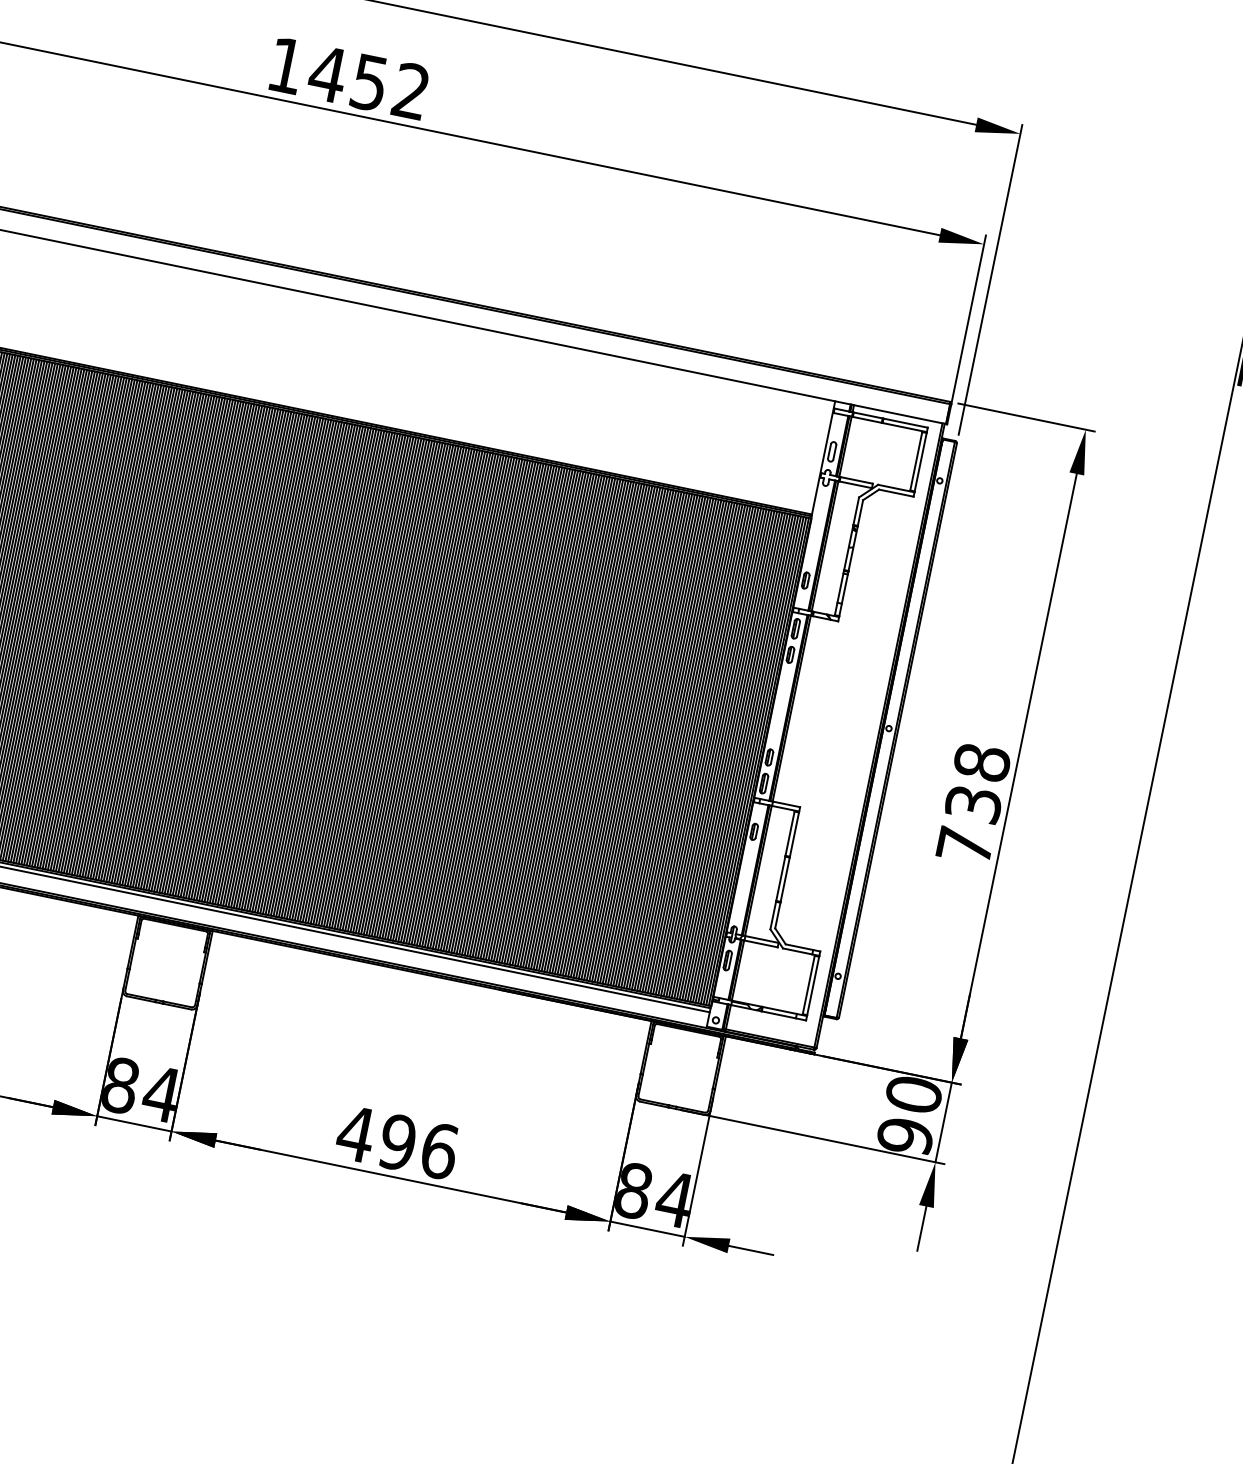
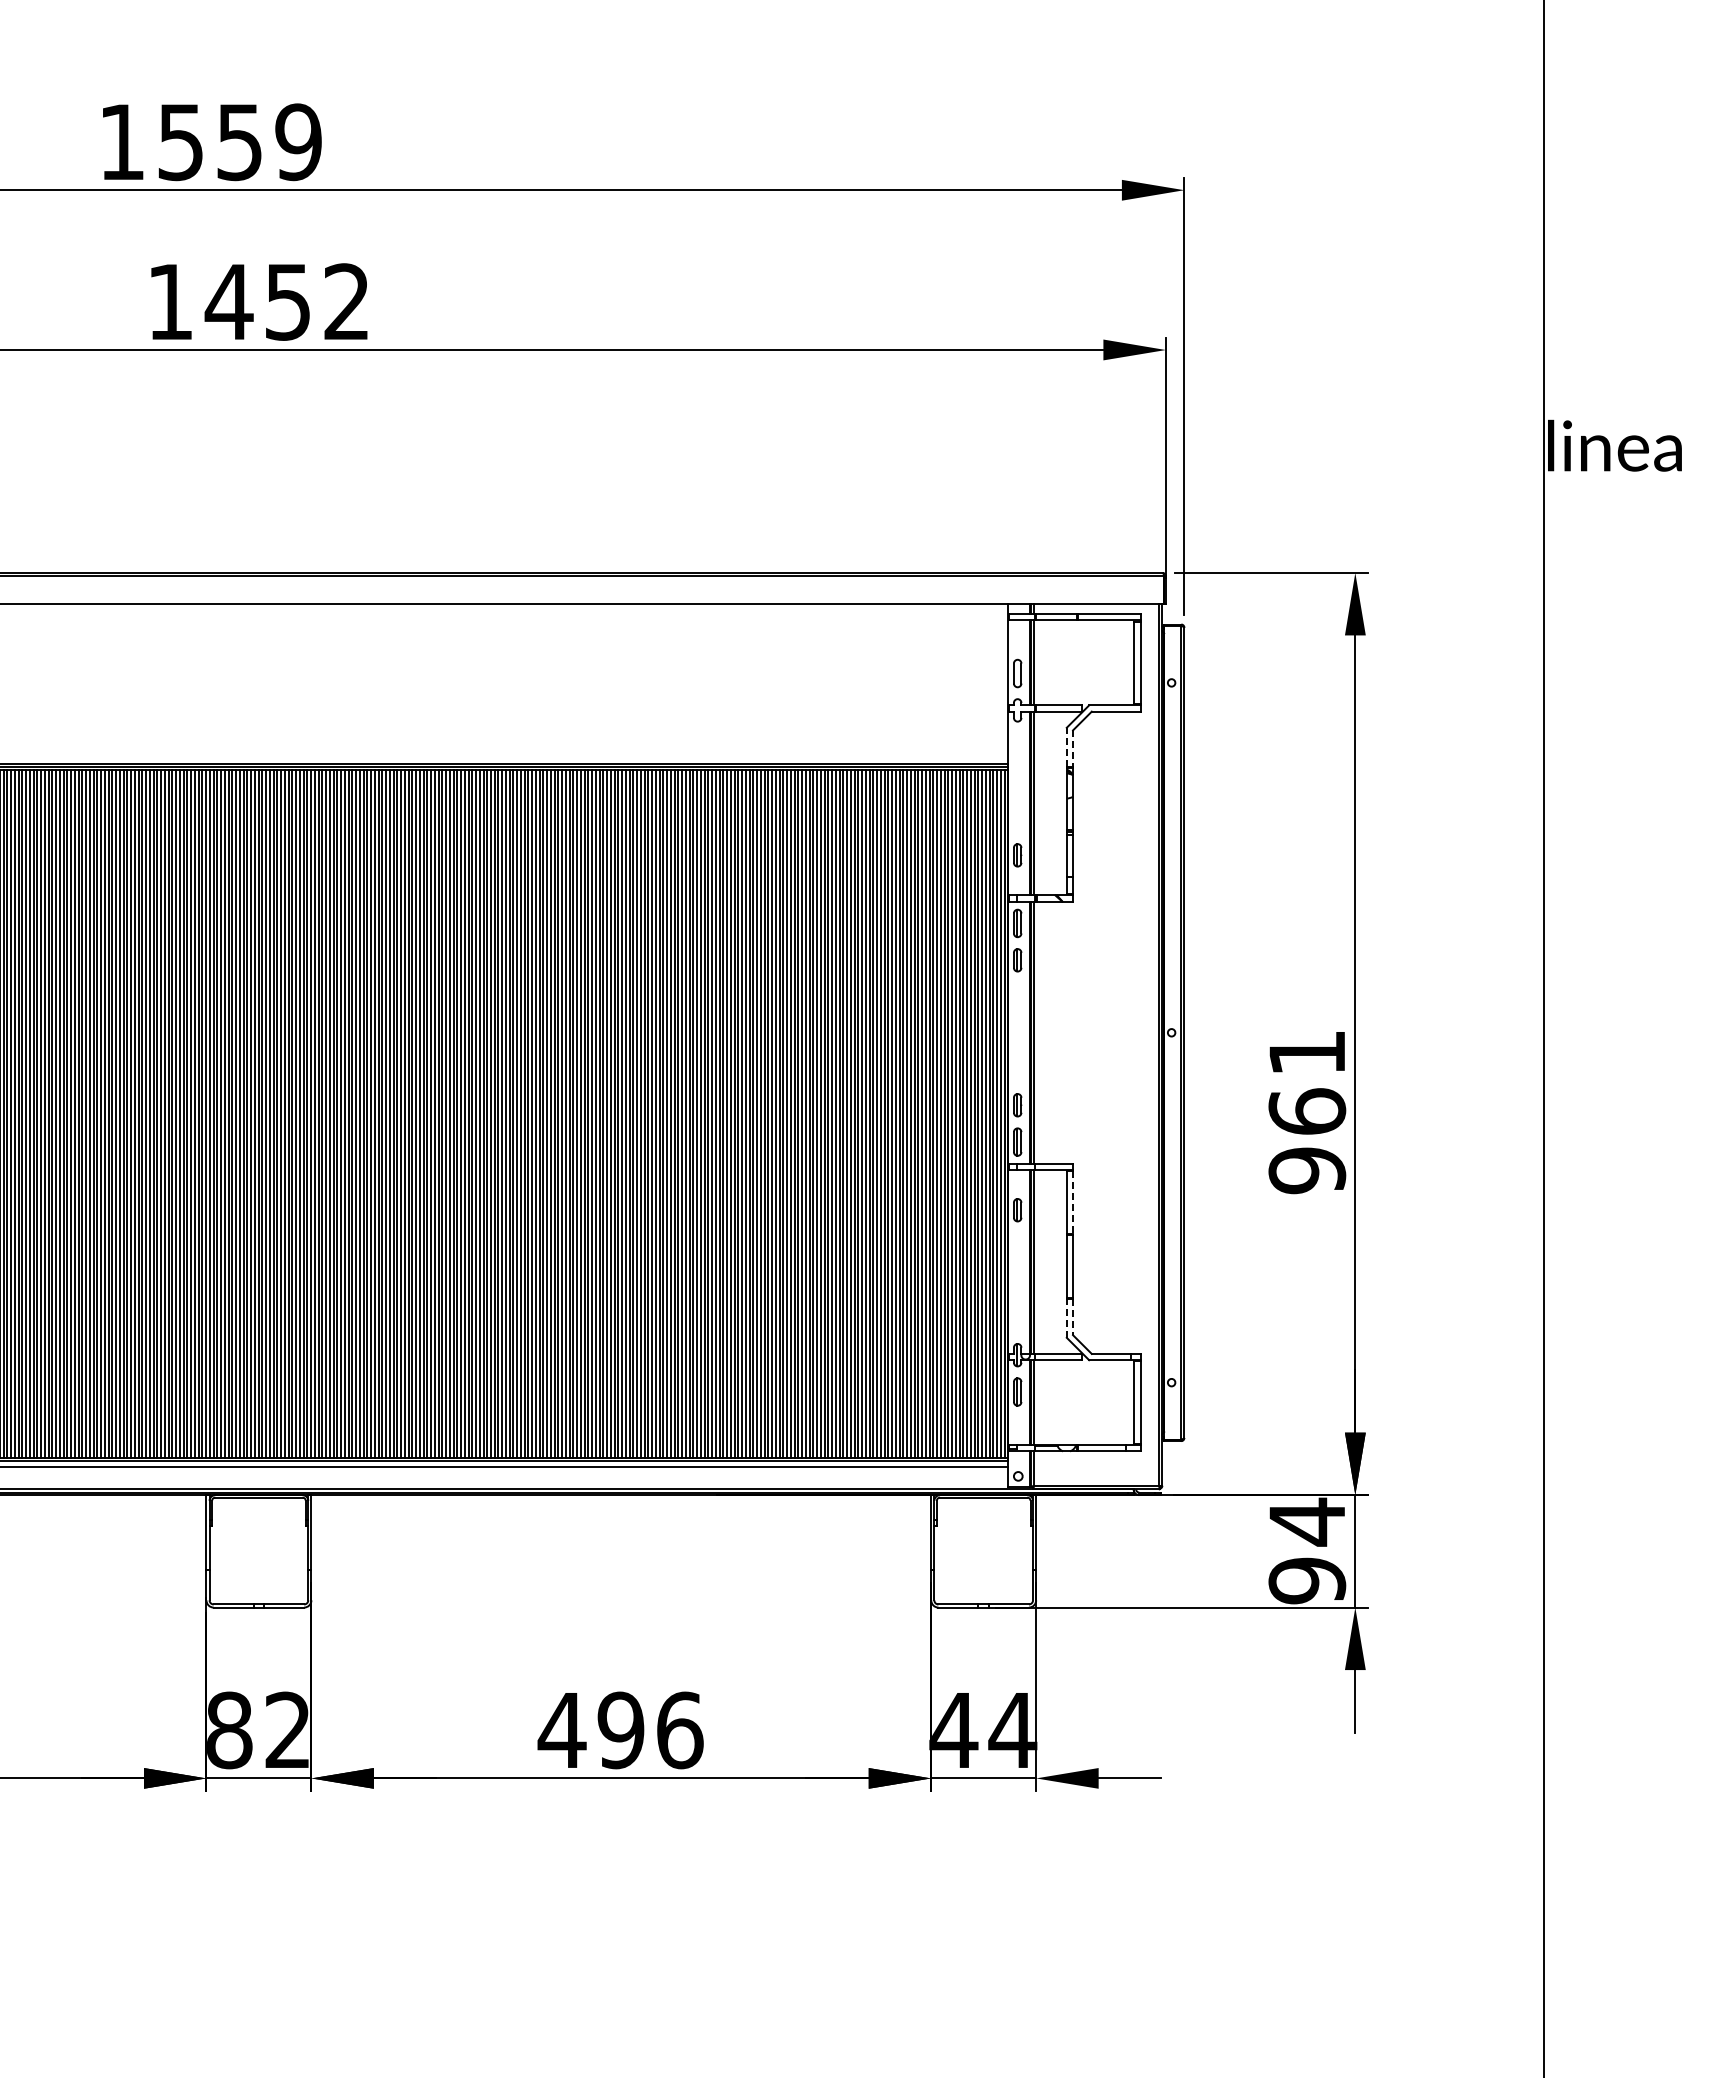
line: (856, 510) -> (1066, 746), solid -> dashed
line: (860, 513) -> (1073, 749), solid -> dashed
text: (973, 804) -> (1307, 1111), 738 -> 961
line: (794, 835) -> (1073, 1203), solid -> dashed
line: (773, 914) -> (1066, 1317), solid -> dashed
line: (778, 915) -> (1073, 1317), solid -> dashed
text: (161, 1093) -> (287, 1729), 84 -> 82
text: (914, 1094) -> (1307, 1521), 90 -> 94
text: (633, 1190) -> (953, 1730), 84 -> 44

